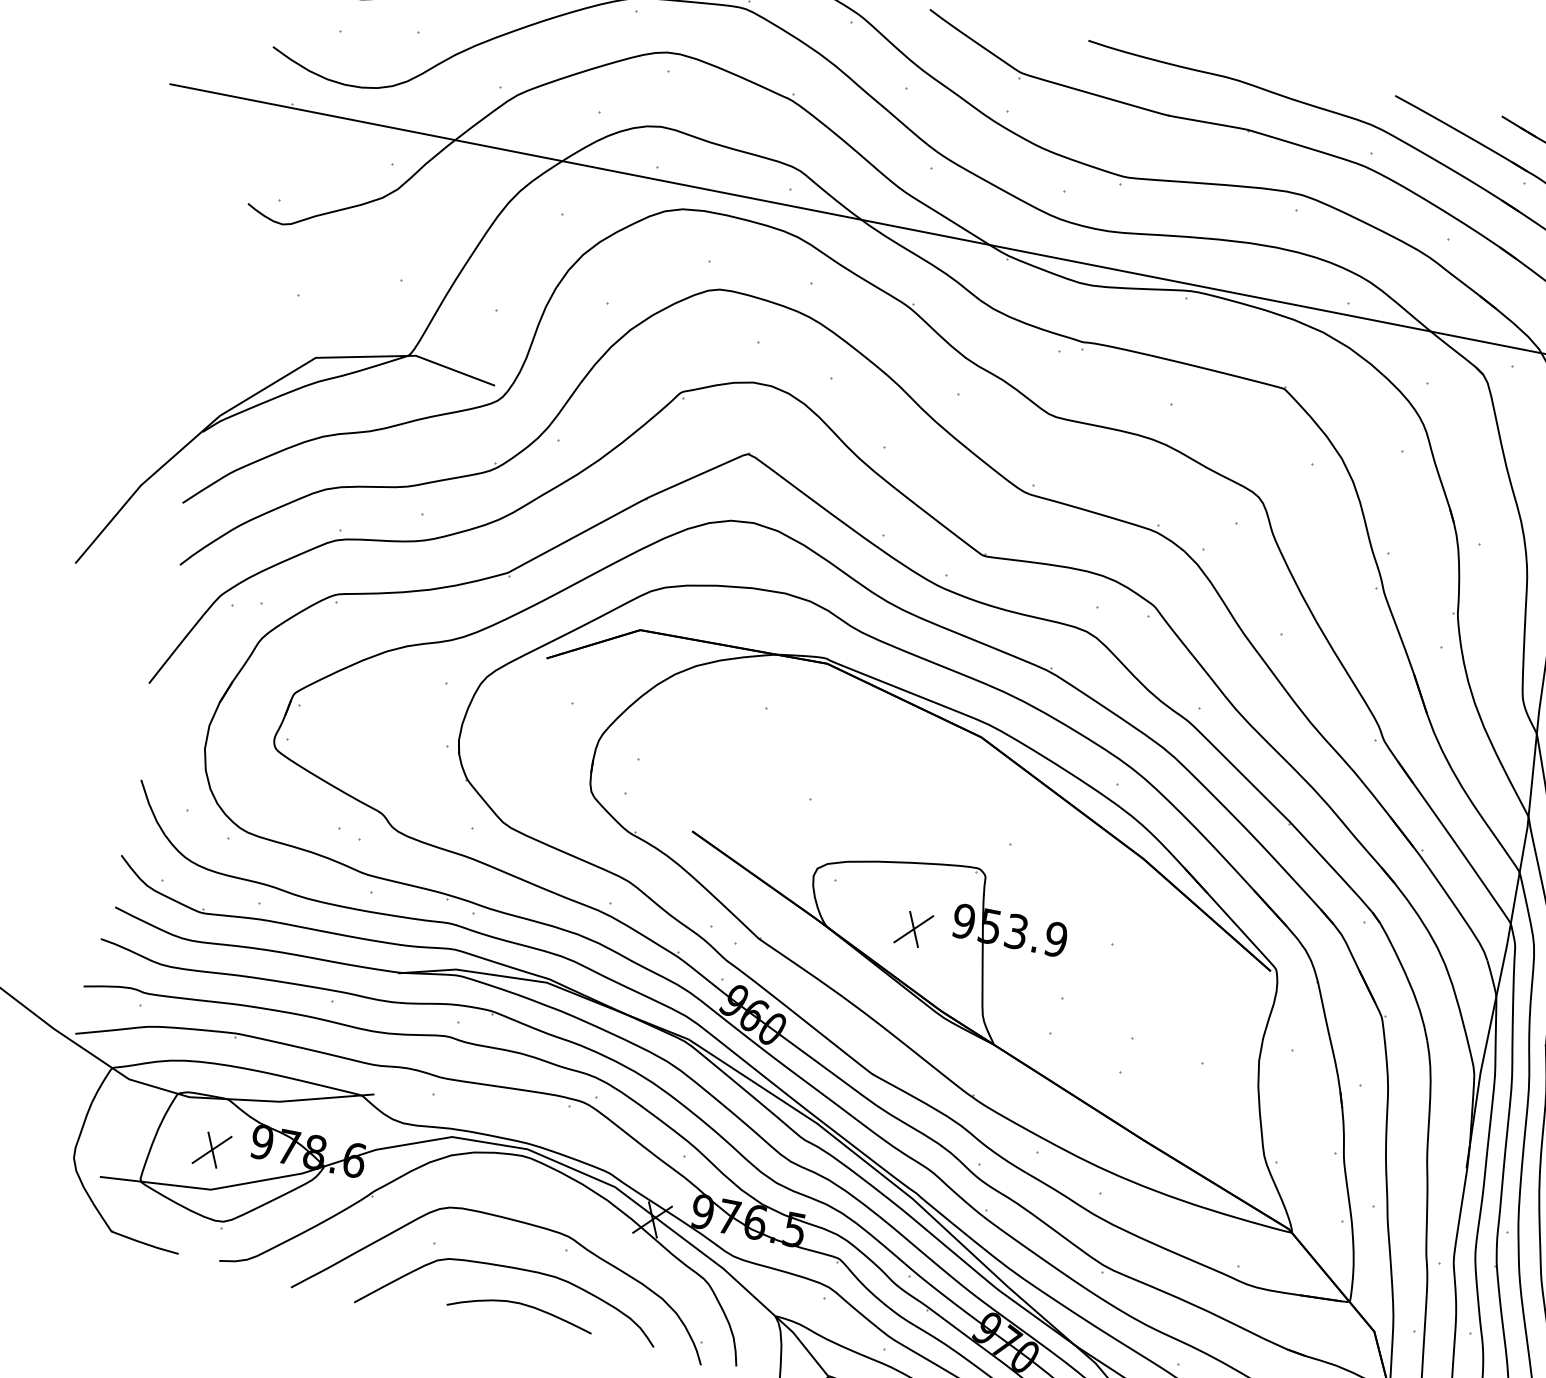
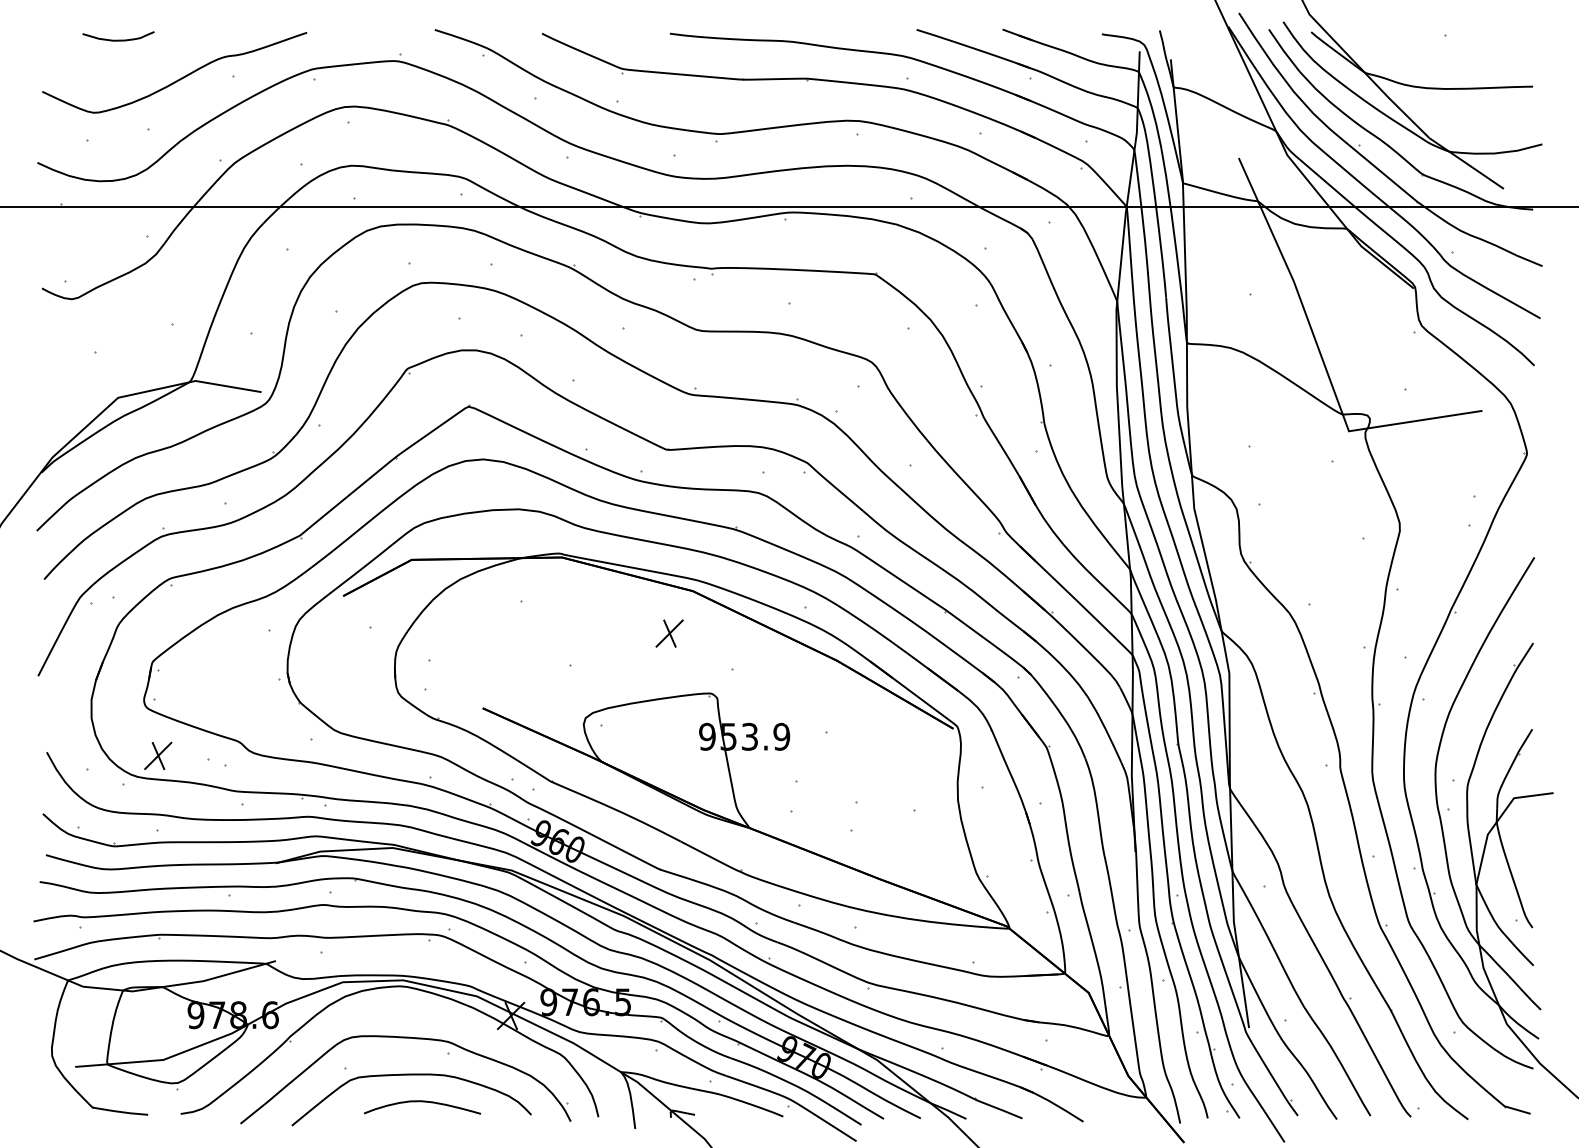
part: (913, 929) -> (669, 633), moved
part: (212, 1149) -> (158, 755), moved

